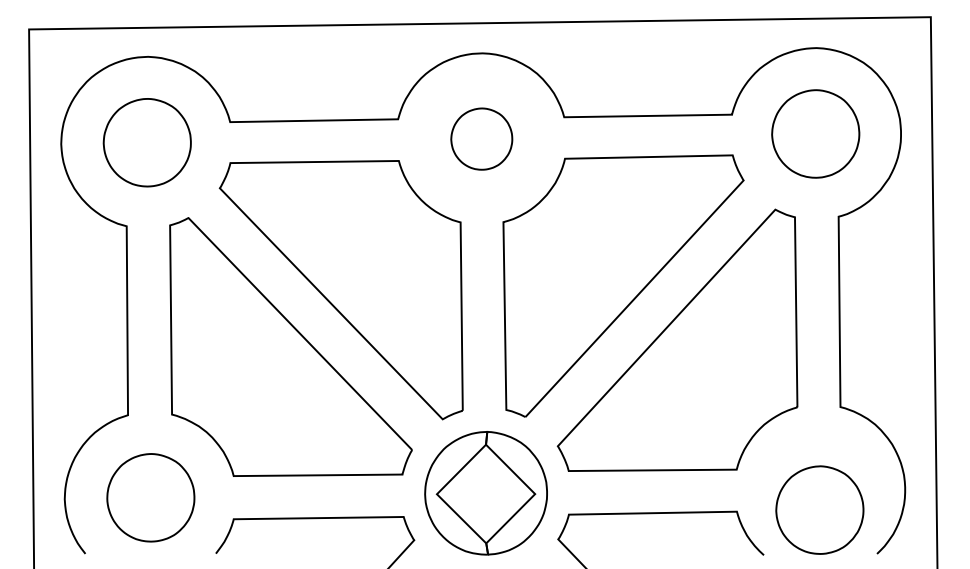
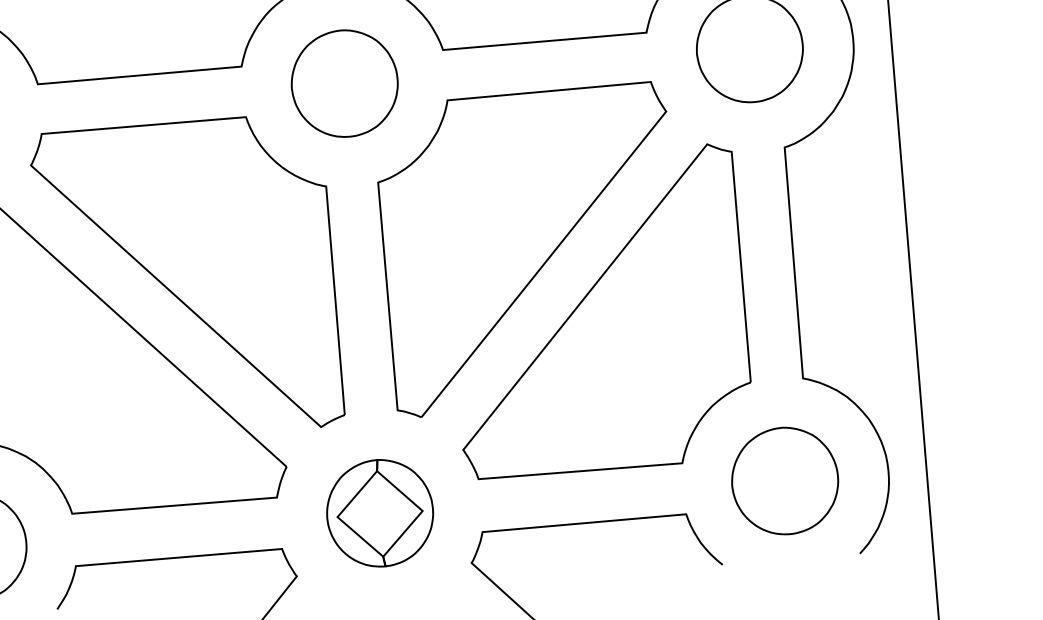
part: (481, 138) -> (344, 82), size x1.43
part: (485, 493) -> (379, 513), size x0.71
part: (819, 509) -> (784, 480), moved

